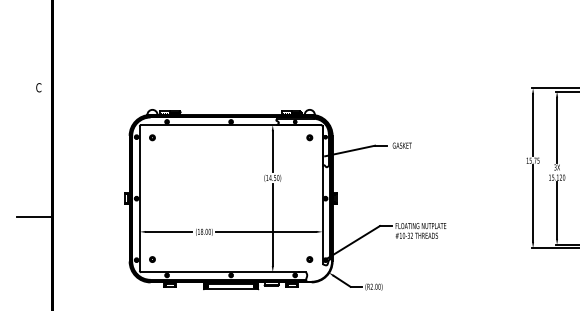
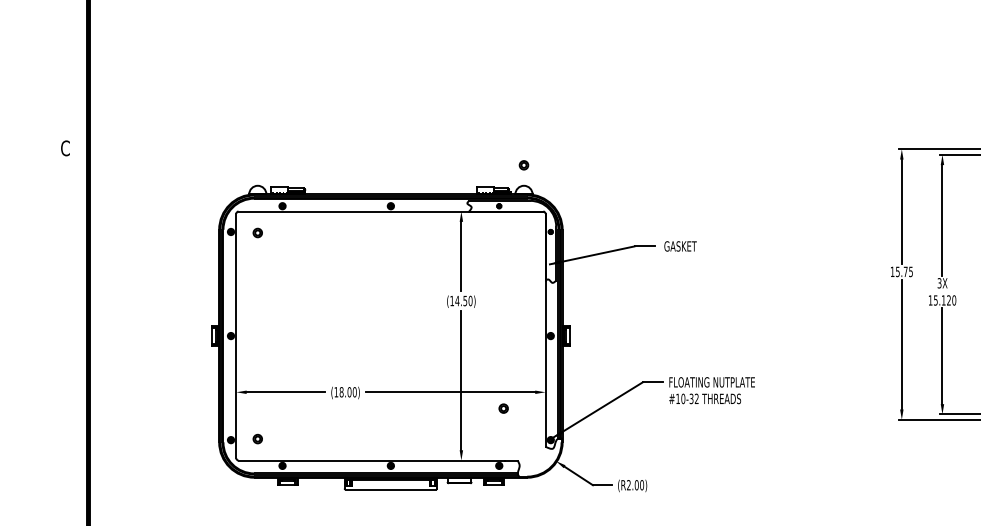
part: (309, 137) -> (523, 164), moved
line: (34, 217) -> (58, 367), removed
part: (309, 259) -> (503, 408), moved

